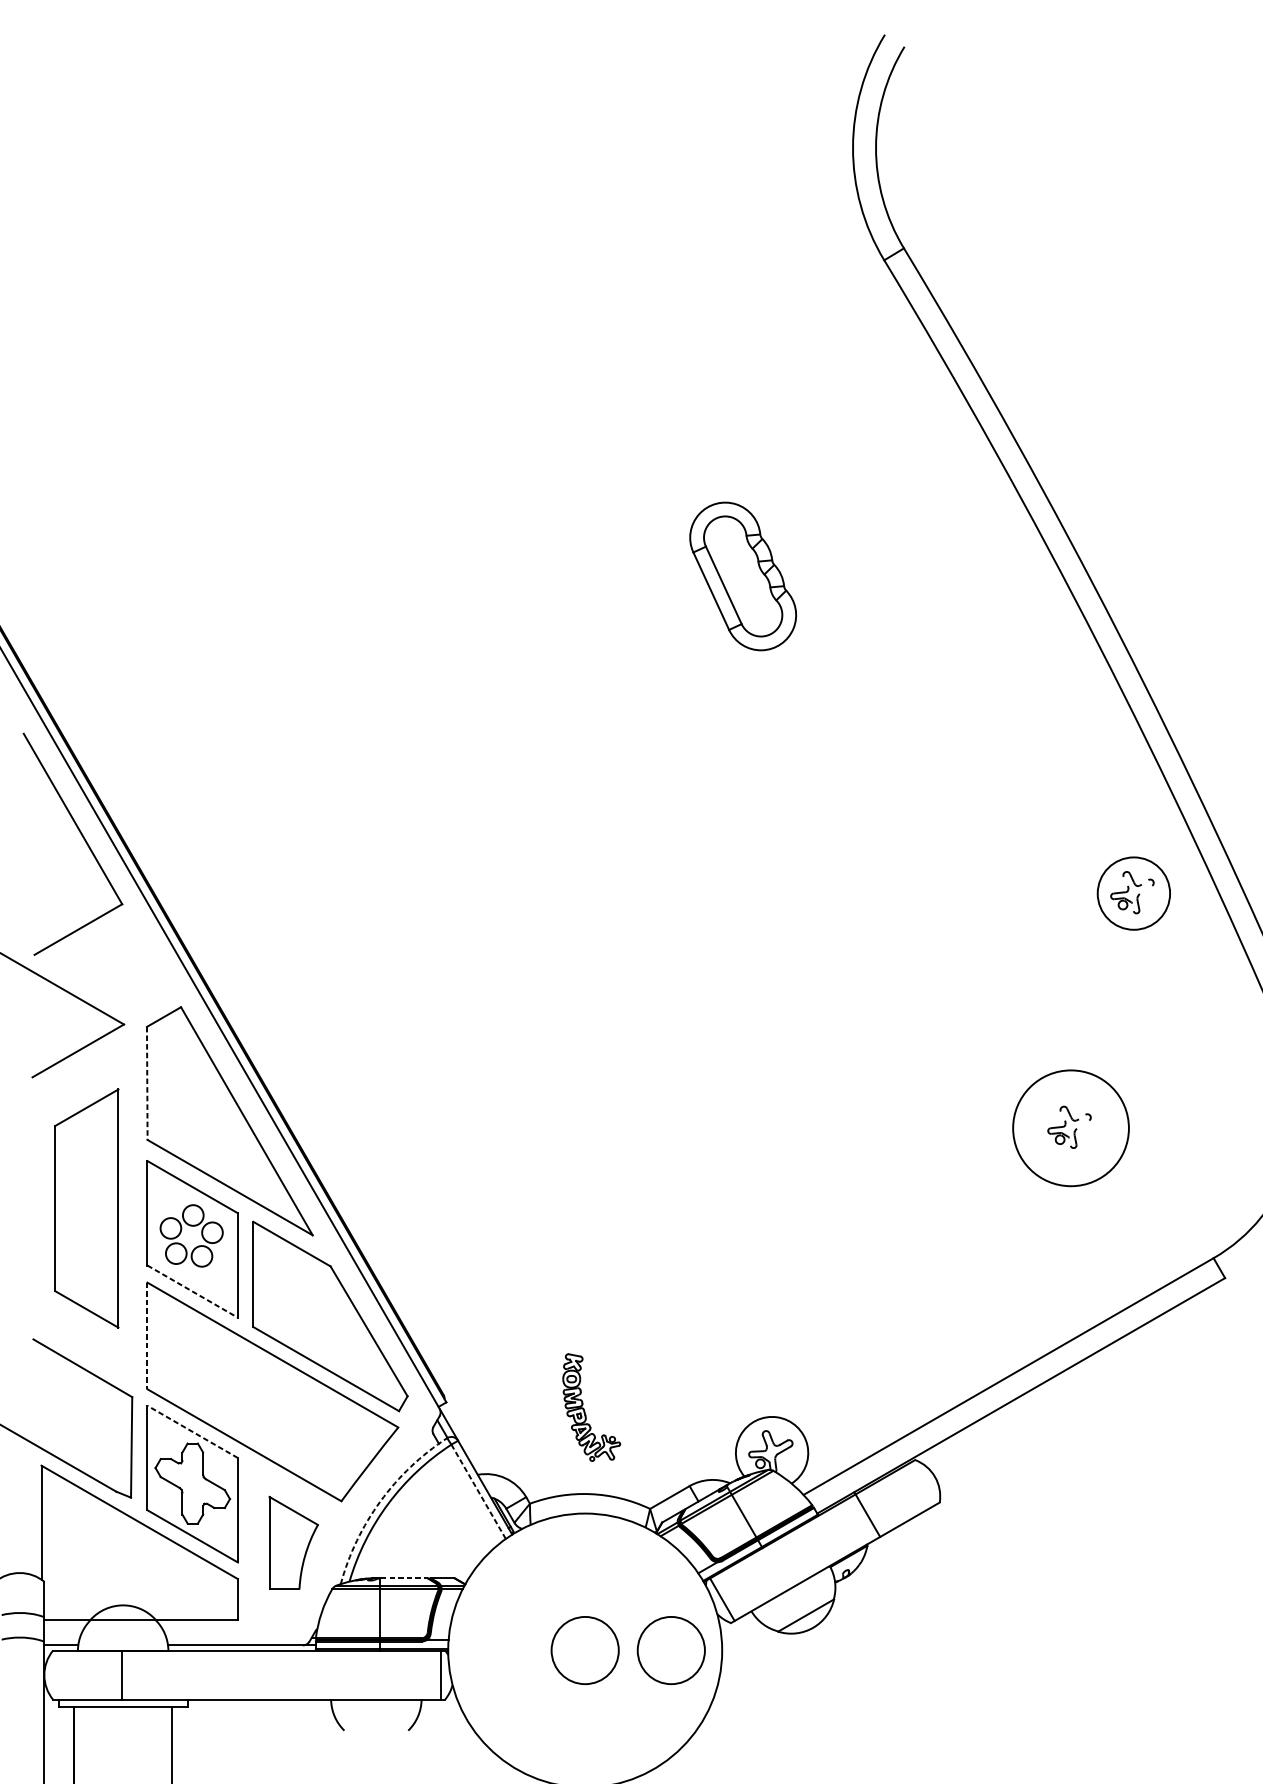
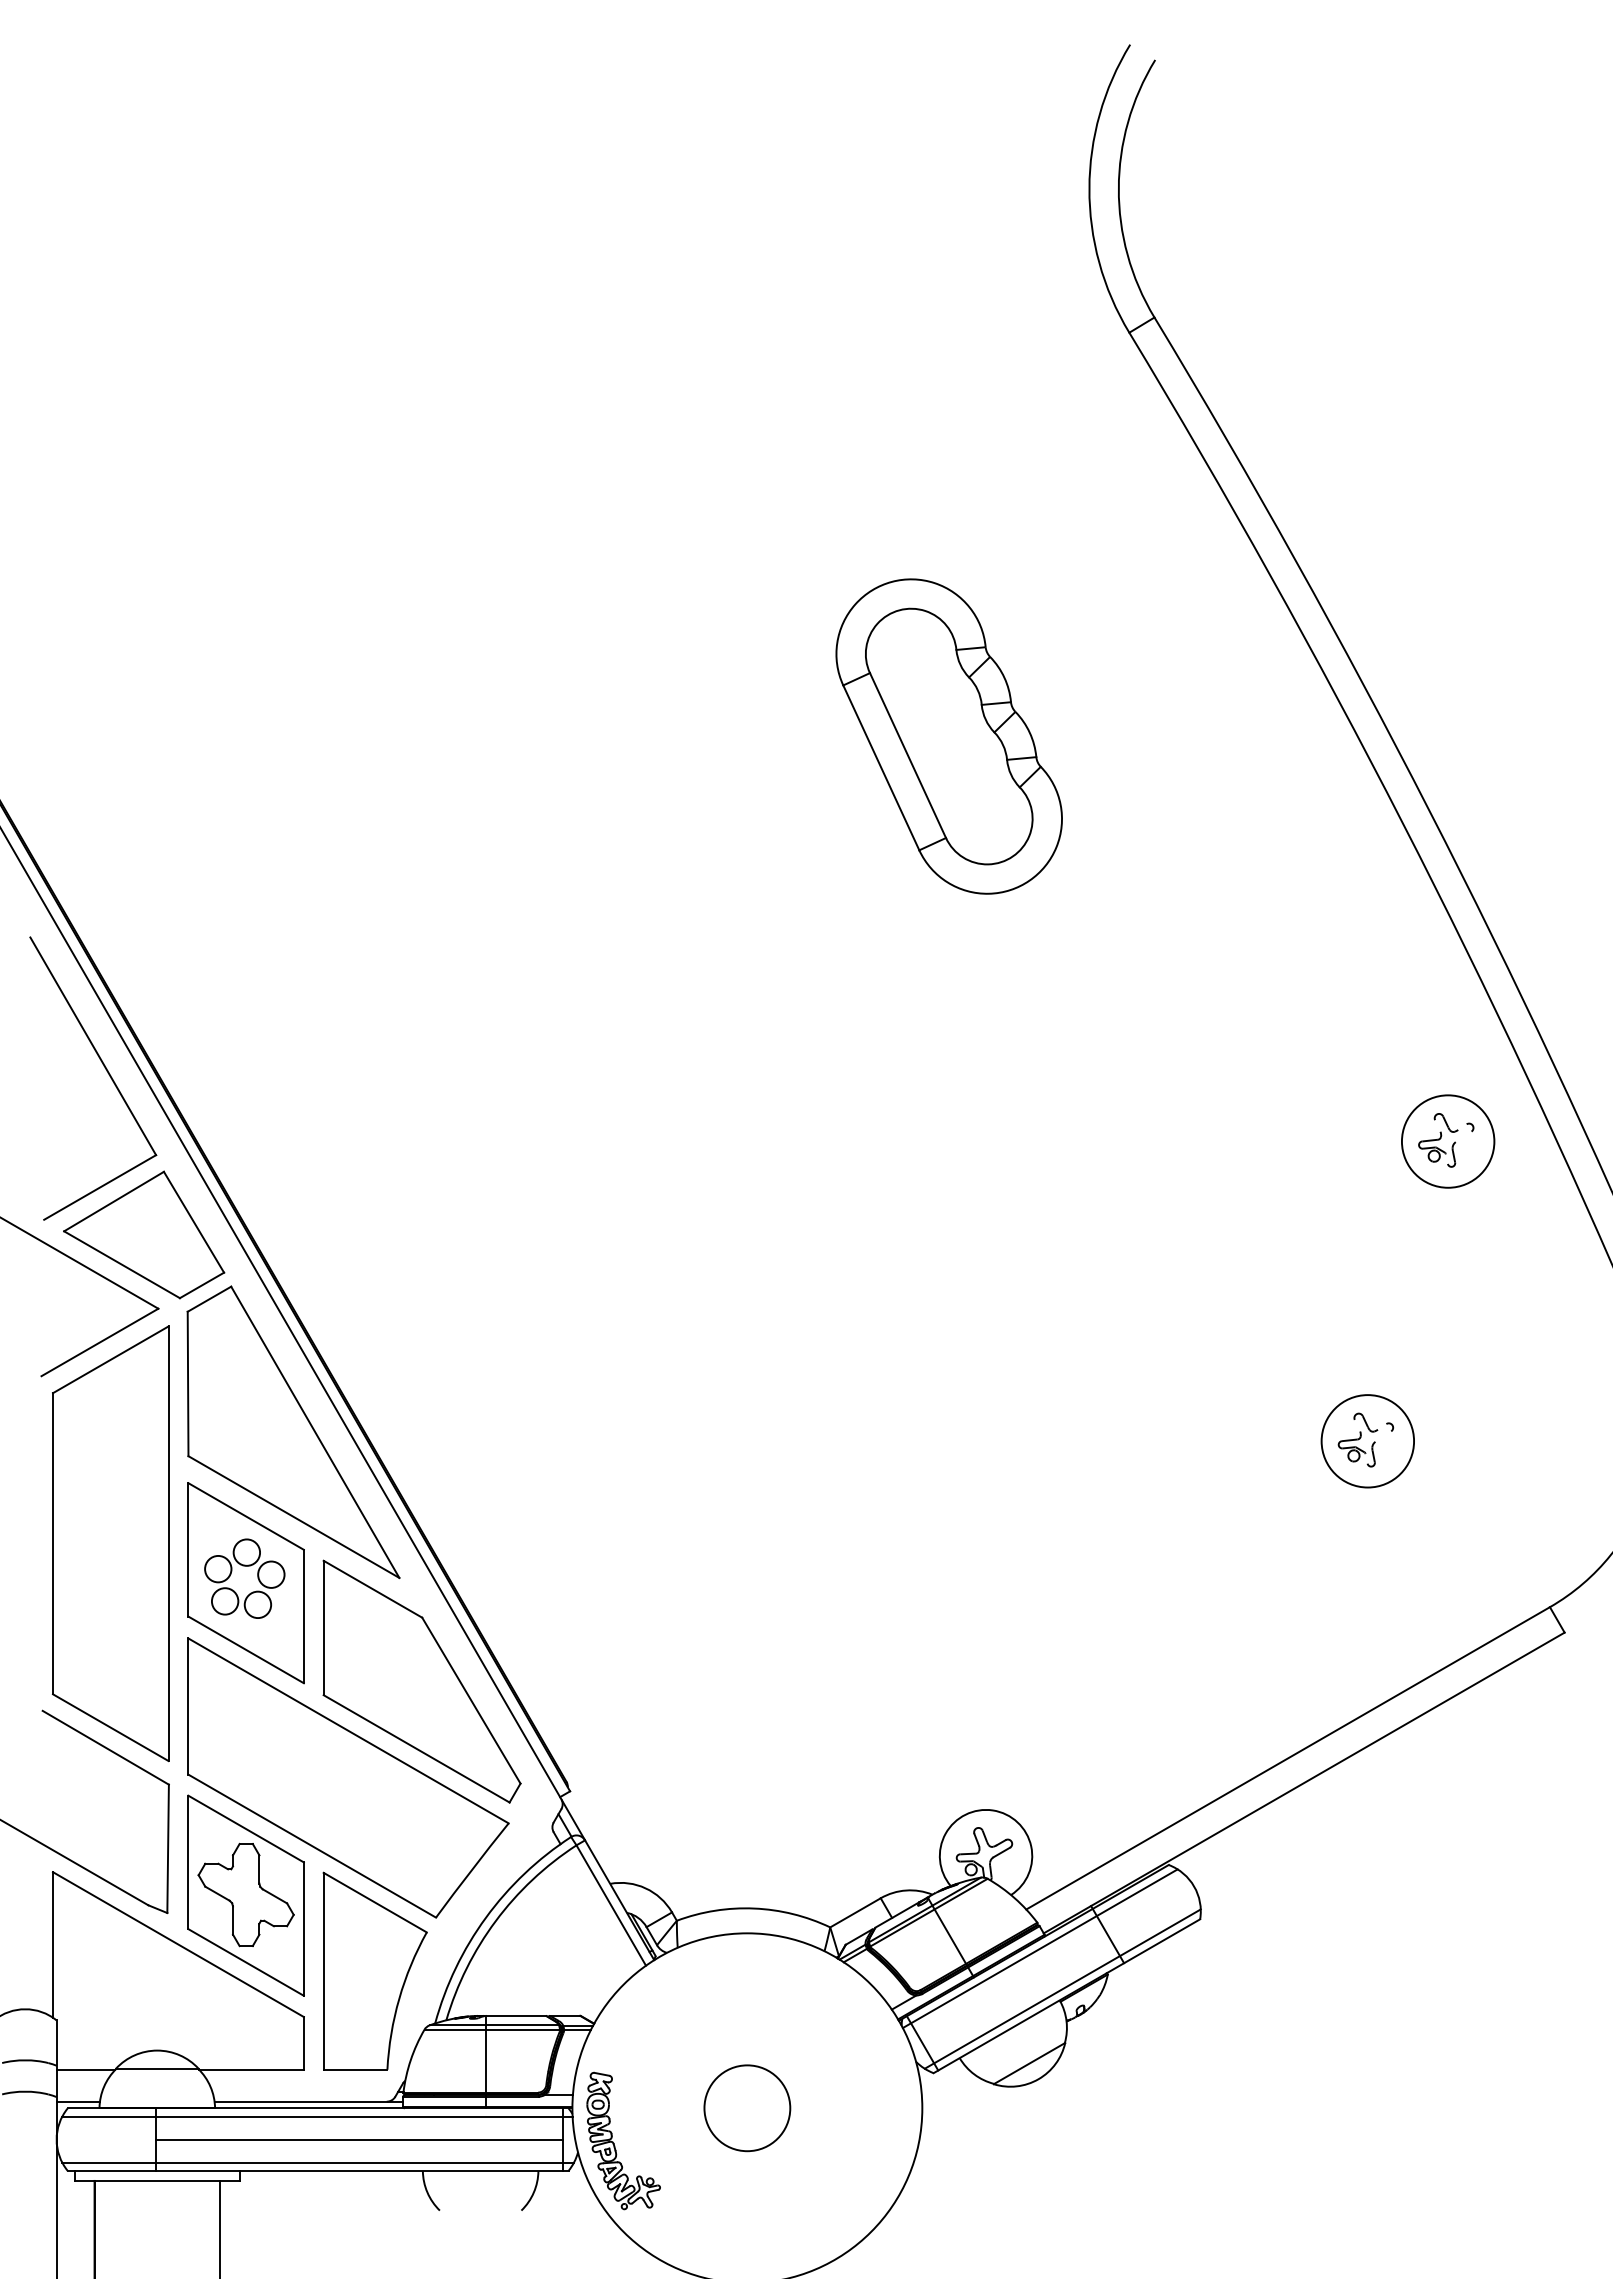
part: (742, 576) -> (948, 736), size x1.67
part: (113, 966) -> (144, 1234), added
line: (147, 1083) -> (188, 1384), dashed -> solid
circle: (1070, 1128) -> (1367, 1441), size x0.62
part: (86, 1208) -> (110, 1543), size x1.43
line: (193, 1291) -> (246, 1649), dashed -> solid
line: (147, 1336) -> (188, 1707), dashed -> solid
part: (585, 1411) -> (615, 2145), moved
line: (193, 1432) -> (246, 1829), dashed -> solid
line: (478, 1491) -> (611, 1905), dashed -> solid
arc: (380, 1501) -> (485, 1917), dashed -> solid
line: (813, 1525) -> (1039, 1948), added
part: (293, 1542) -> (374, 1970), size x1.67
line: (831, 1556) -> (1062, 1988), added
line: (404, 1577) -> (516, 2015), dashed -> solid
circle: (671, 1650) -> (857, 2108), removed
line: (248, 1656) -> (317, 2116), added
line: (281, 1675) -> (359, 2139), added
line: (248, 1693) -> (317, 2162), added

